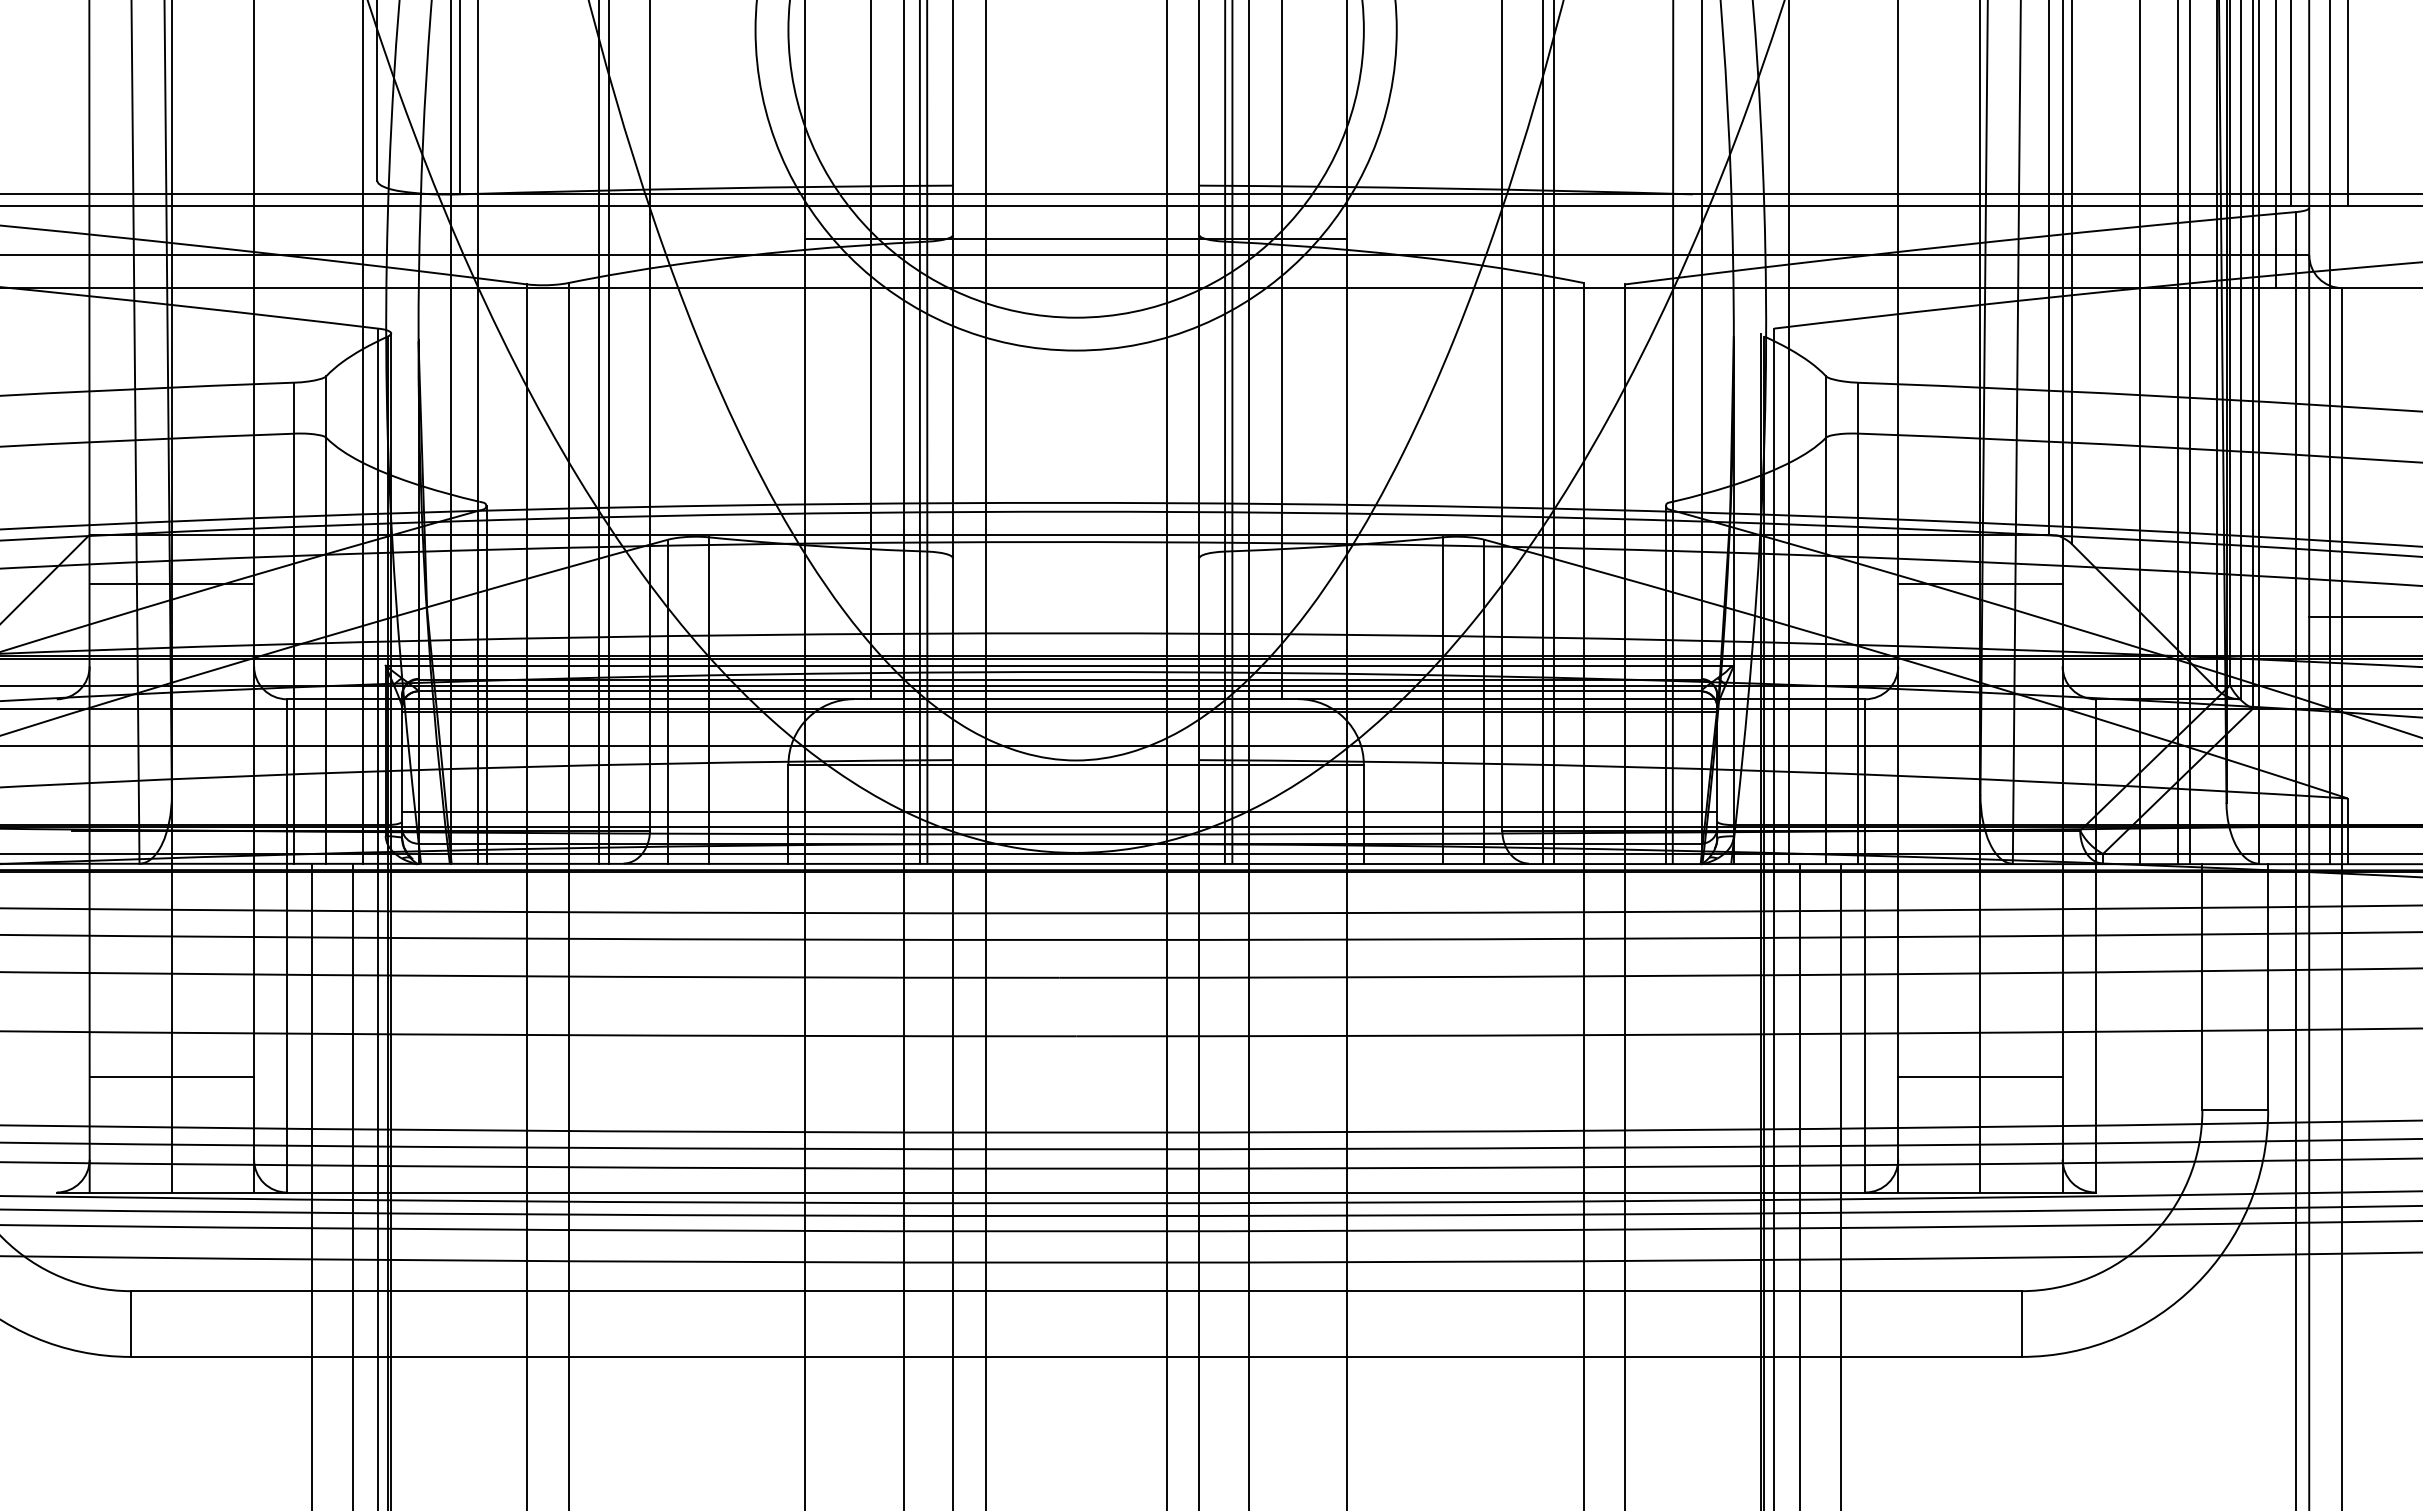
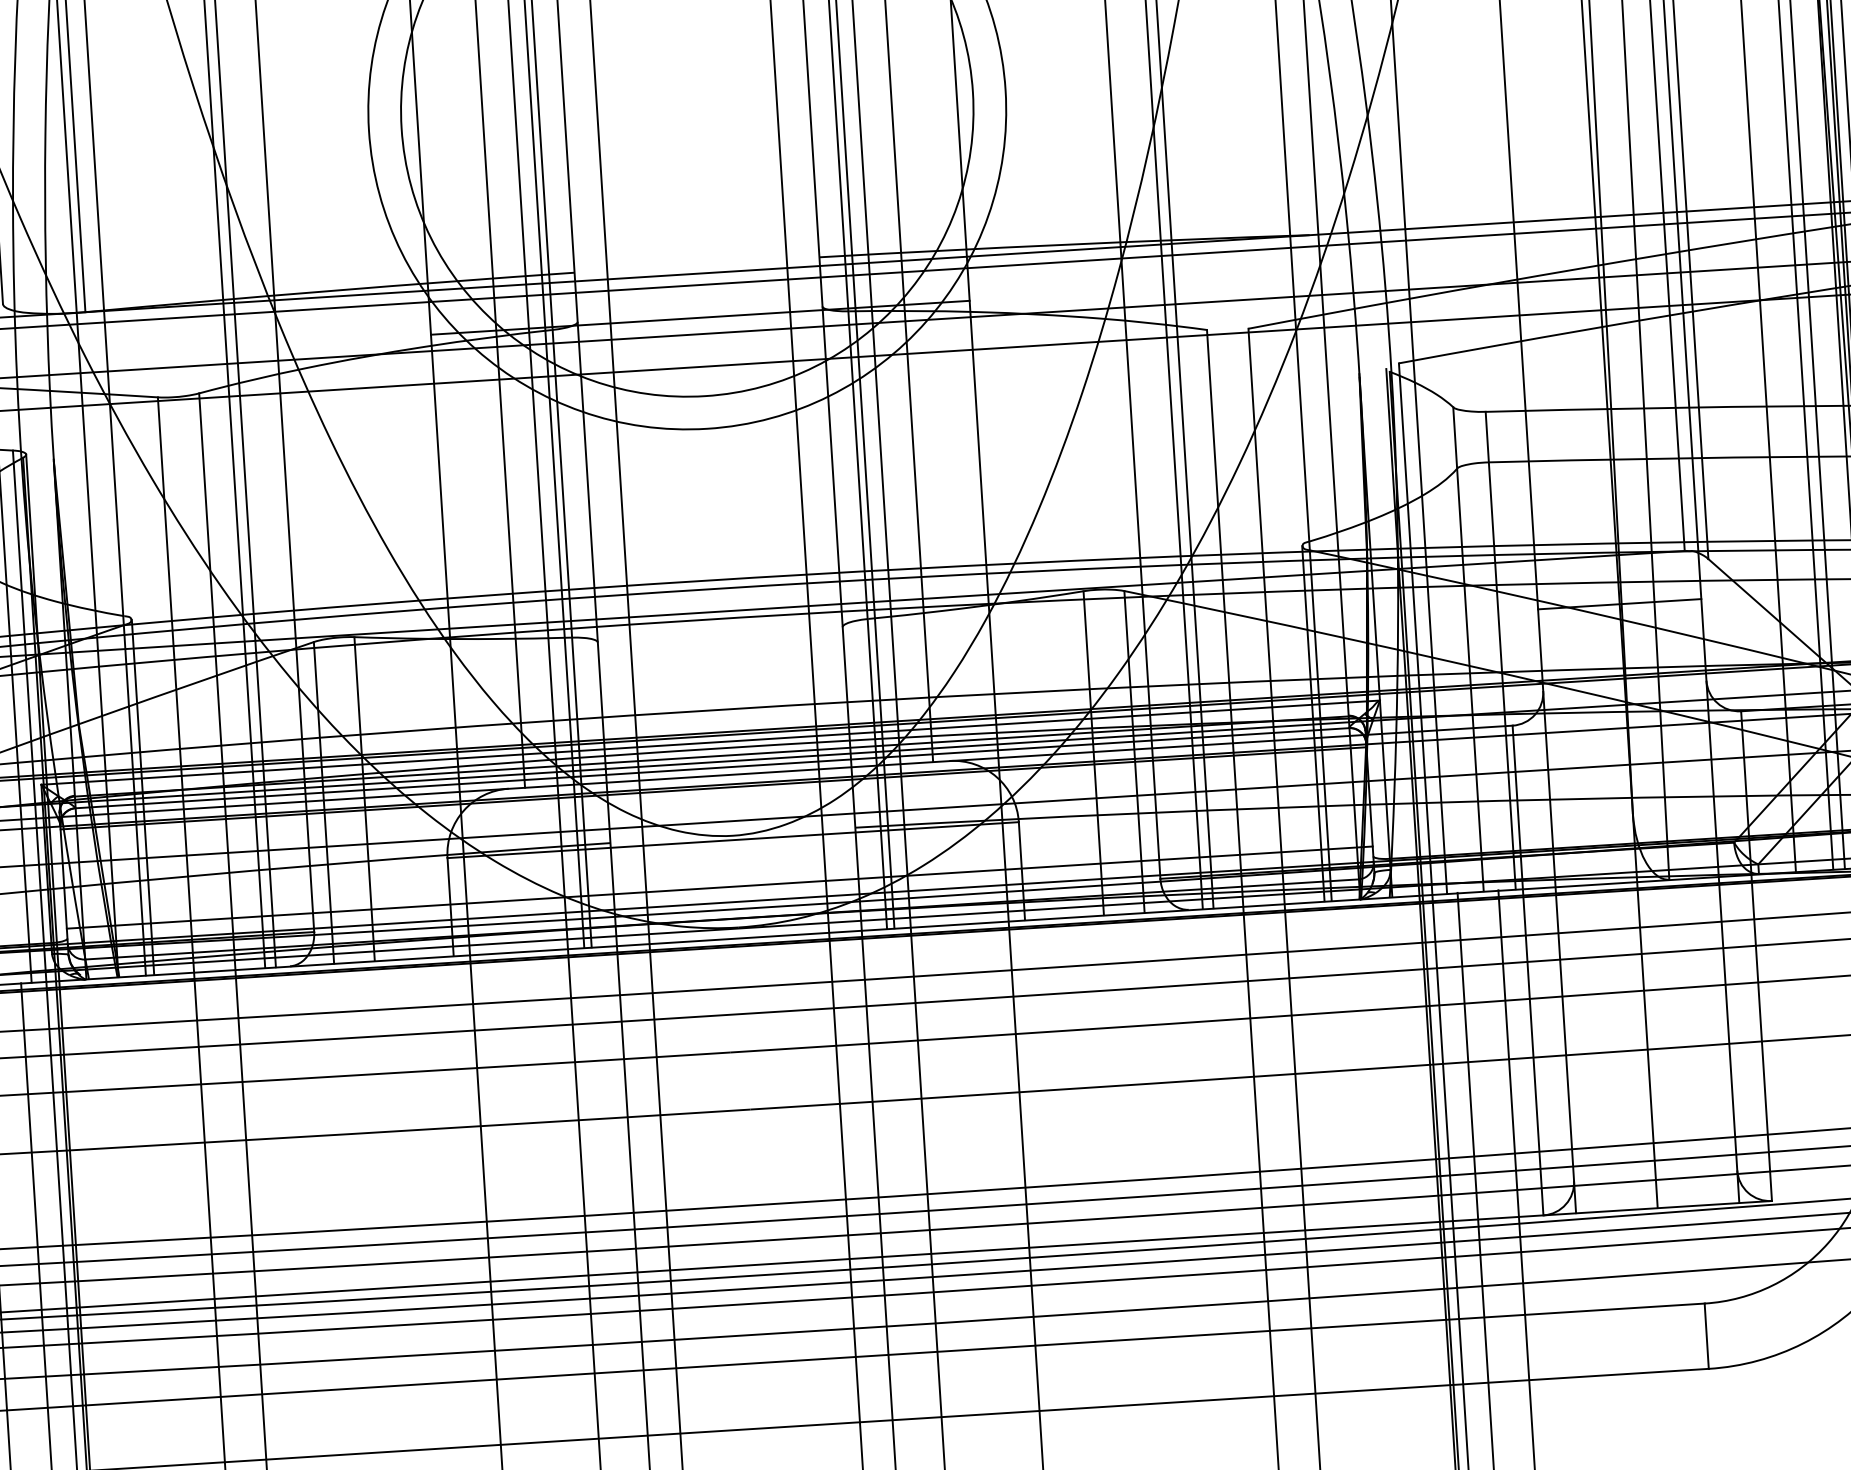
line: (1980, 1077) -> (1650, 1093), removed

